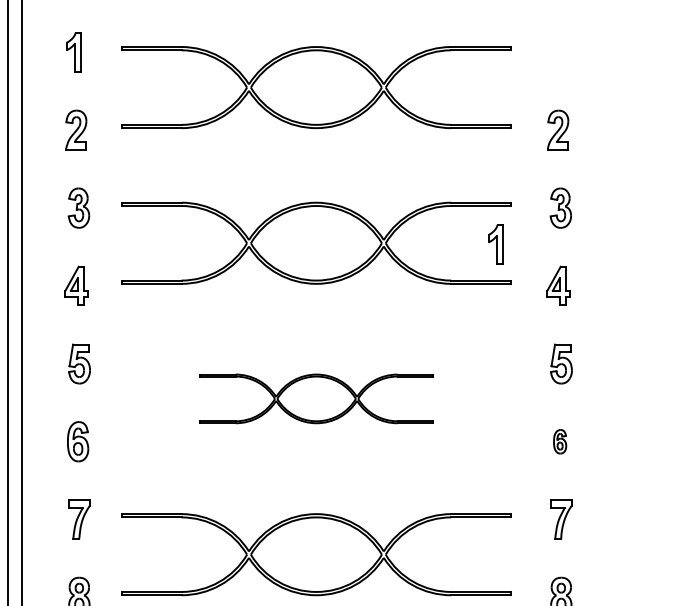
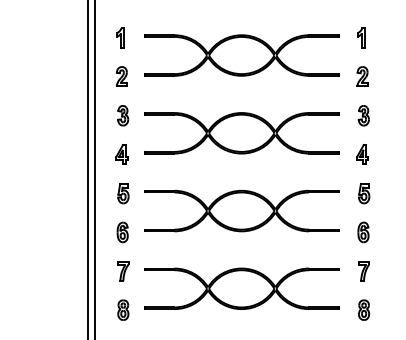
part: (496, 243) -> (361, 37), moved
part: (315, 397) -> (241, 210), size x1.67
part: (560, 441) -> (363, 232), size x1.67

